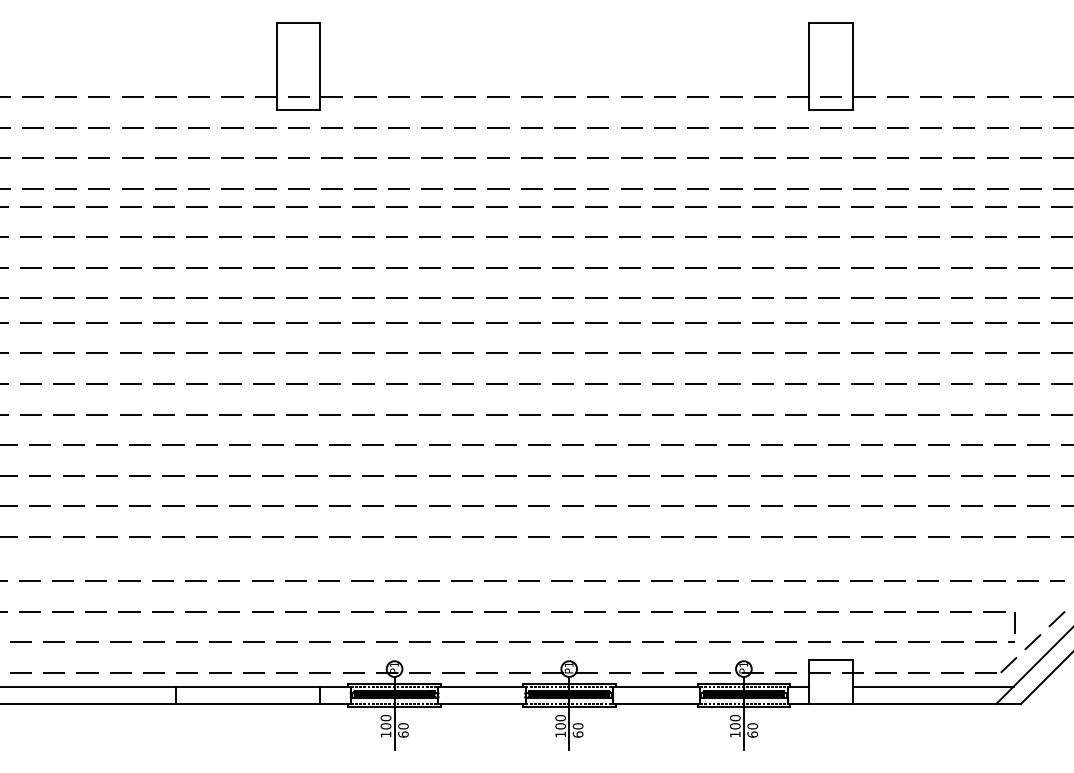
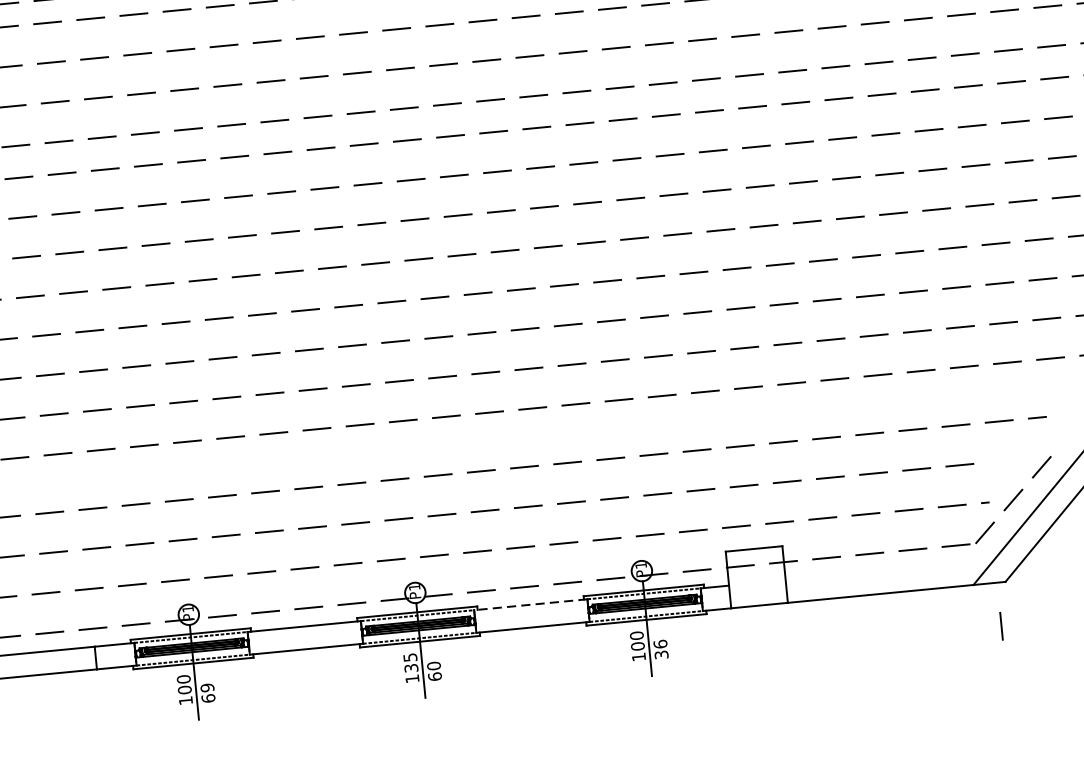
line: (1014, 622) -> (1001, 626), moved
line: (656, 686) -> (530, 604), solid -> dashed
line: (933, 686) -> (890, 569), removed
text: (560, 721) -> (410, 661), 100 -> 135
text: (403, 726) -> (207, 688), 60 -> 69
text: (752, 730) -> (660, 649), 60 -> 36

